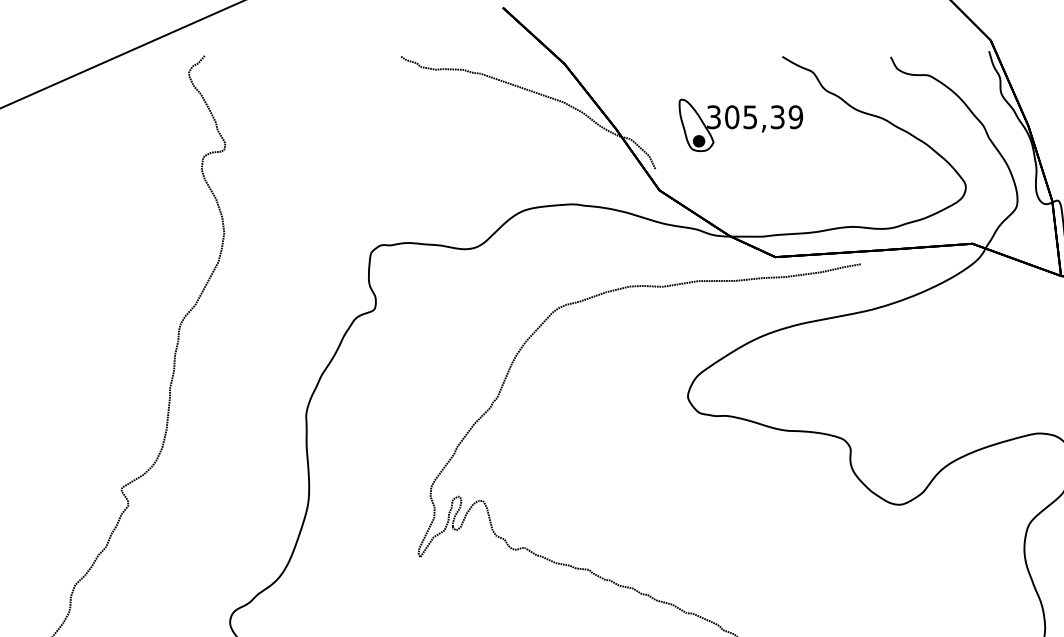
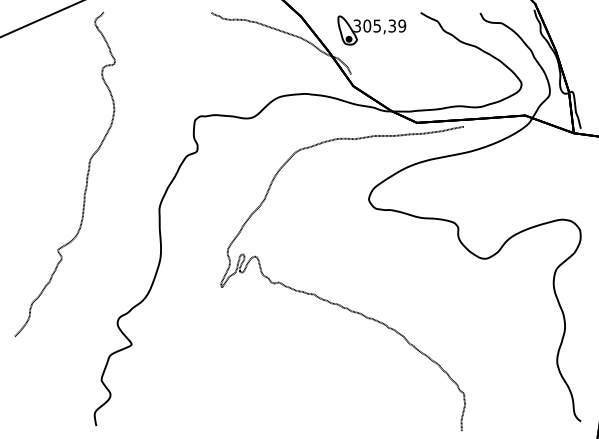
part: (739, 125) -> (371, 30), moved

